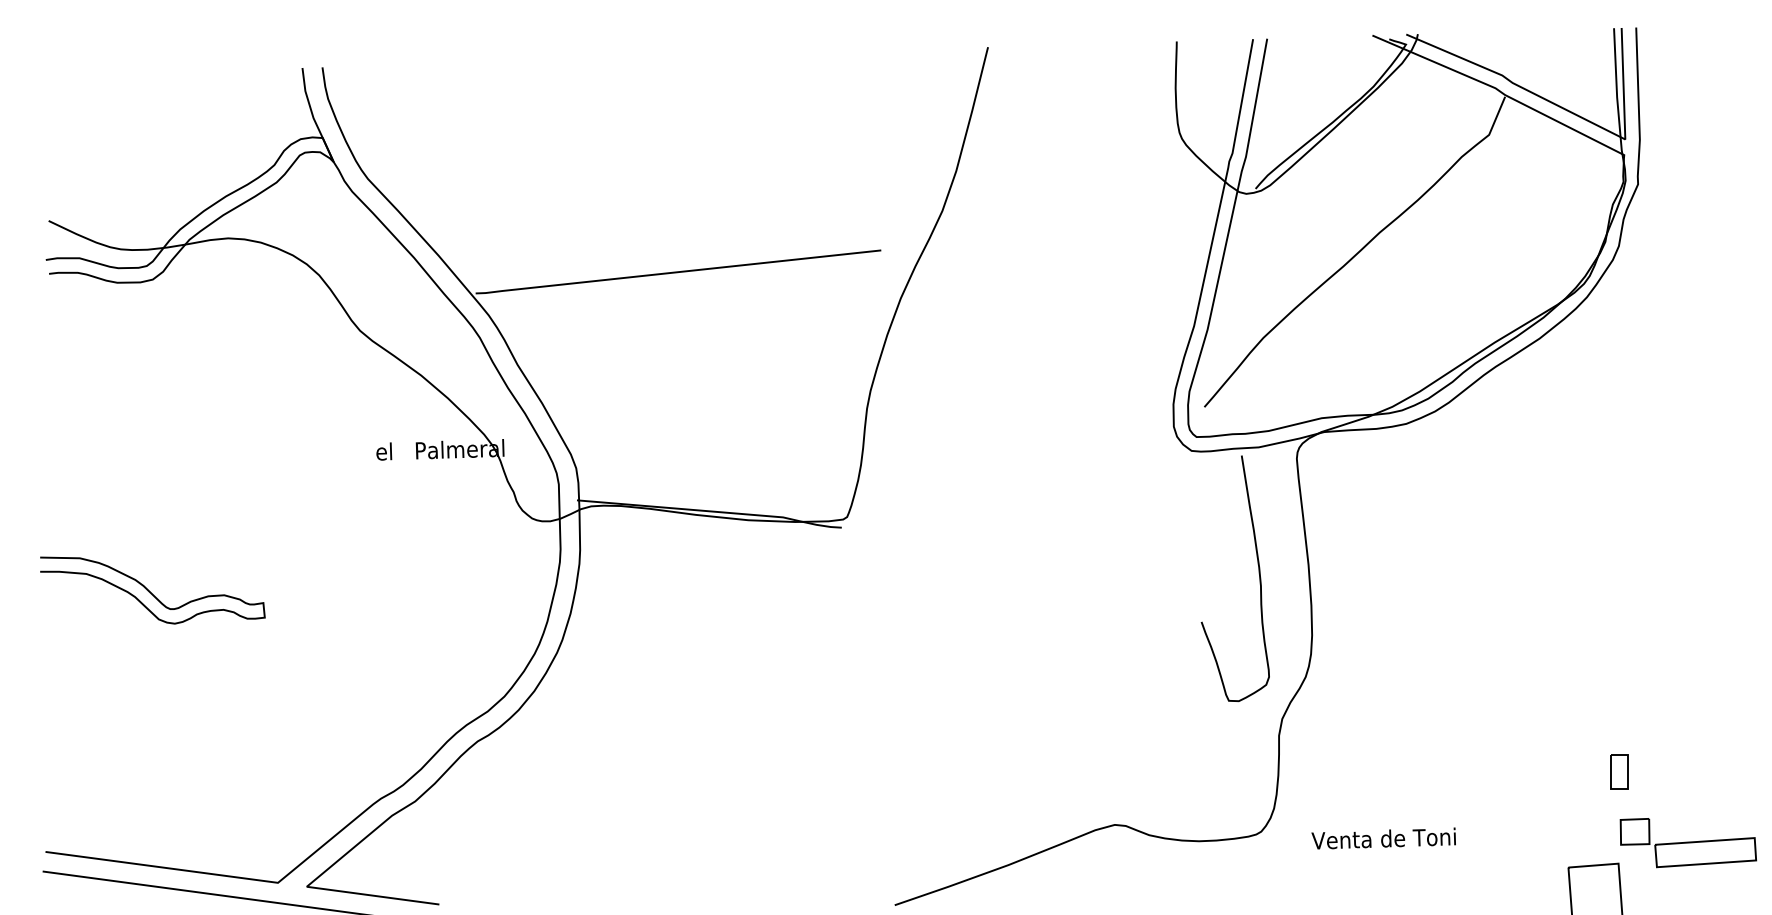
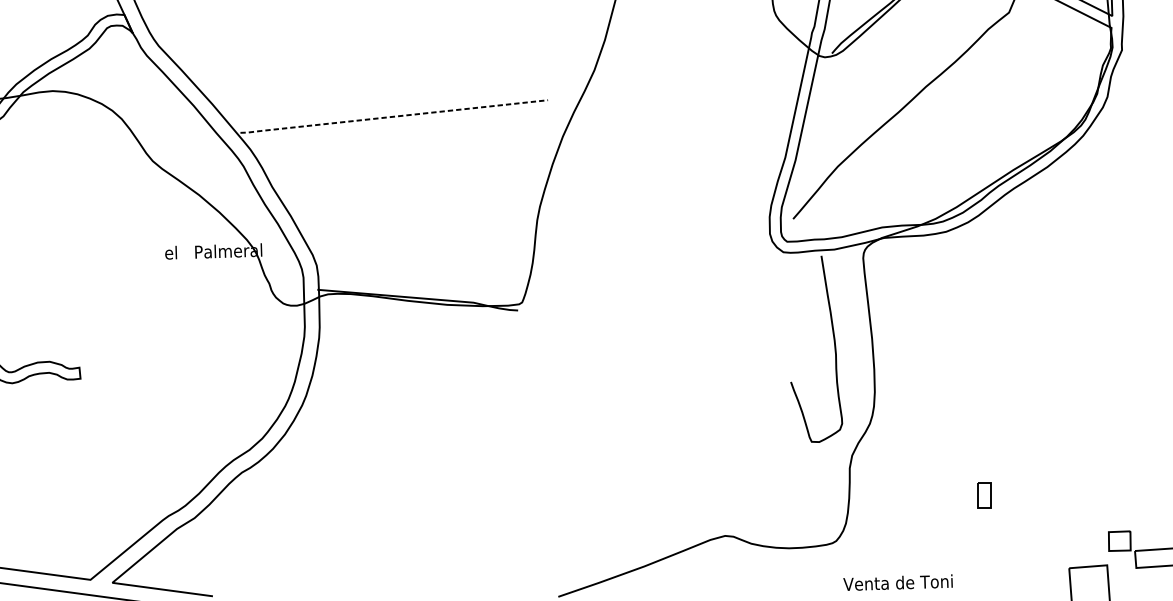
line: (677, 272) -> (393, 116), solid -> dashed
part: (1619, 771) -> (984, 495), moved
text: (1383, 838) -> (897, 582), moved

